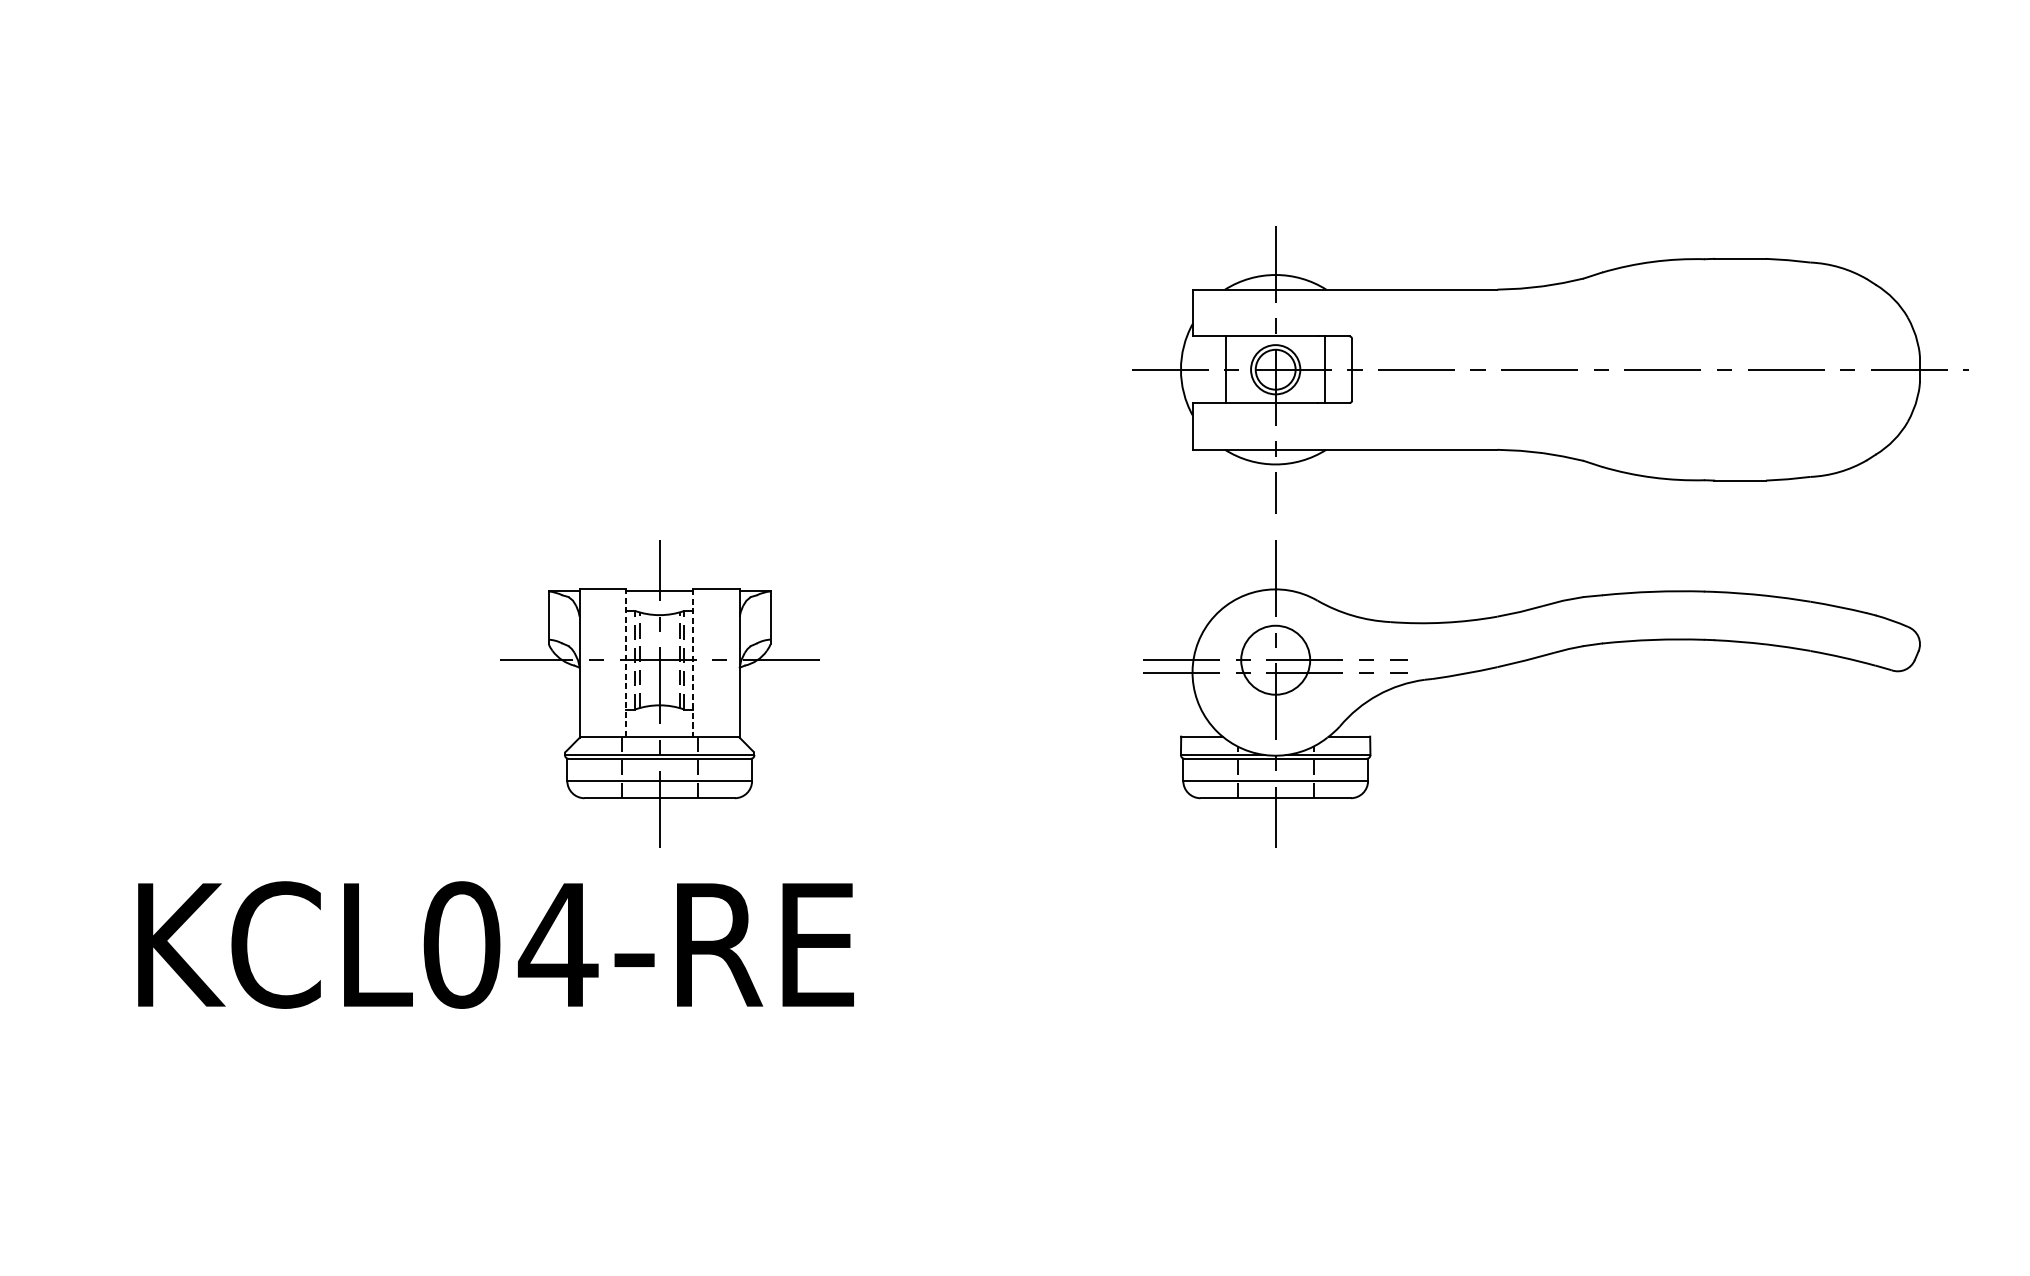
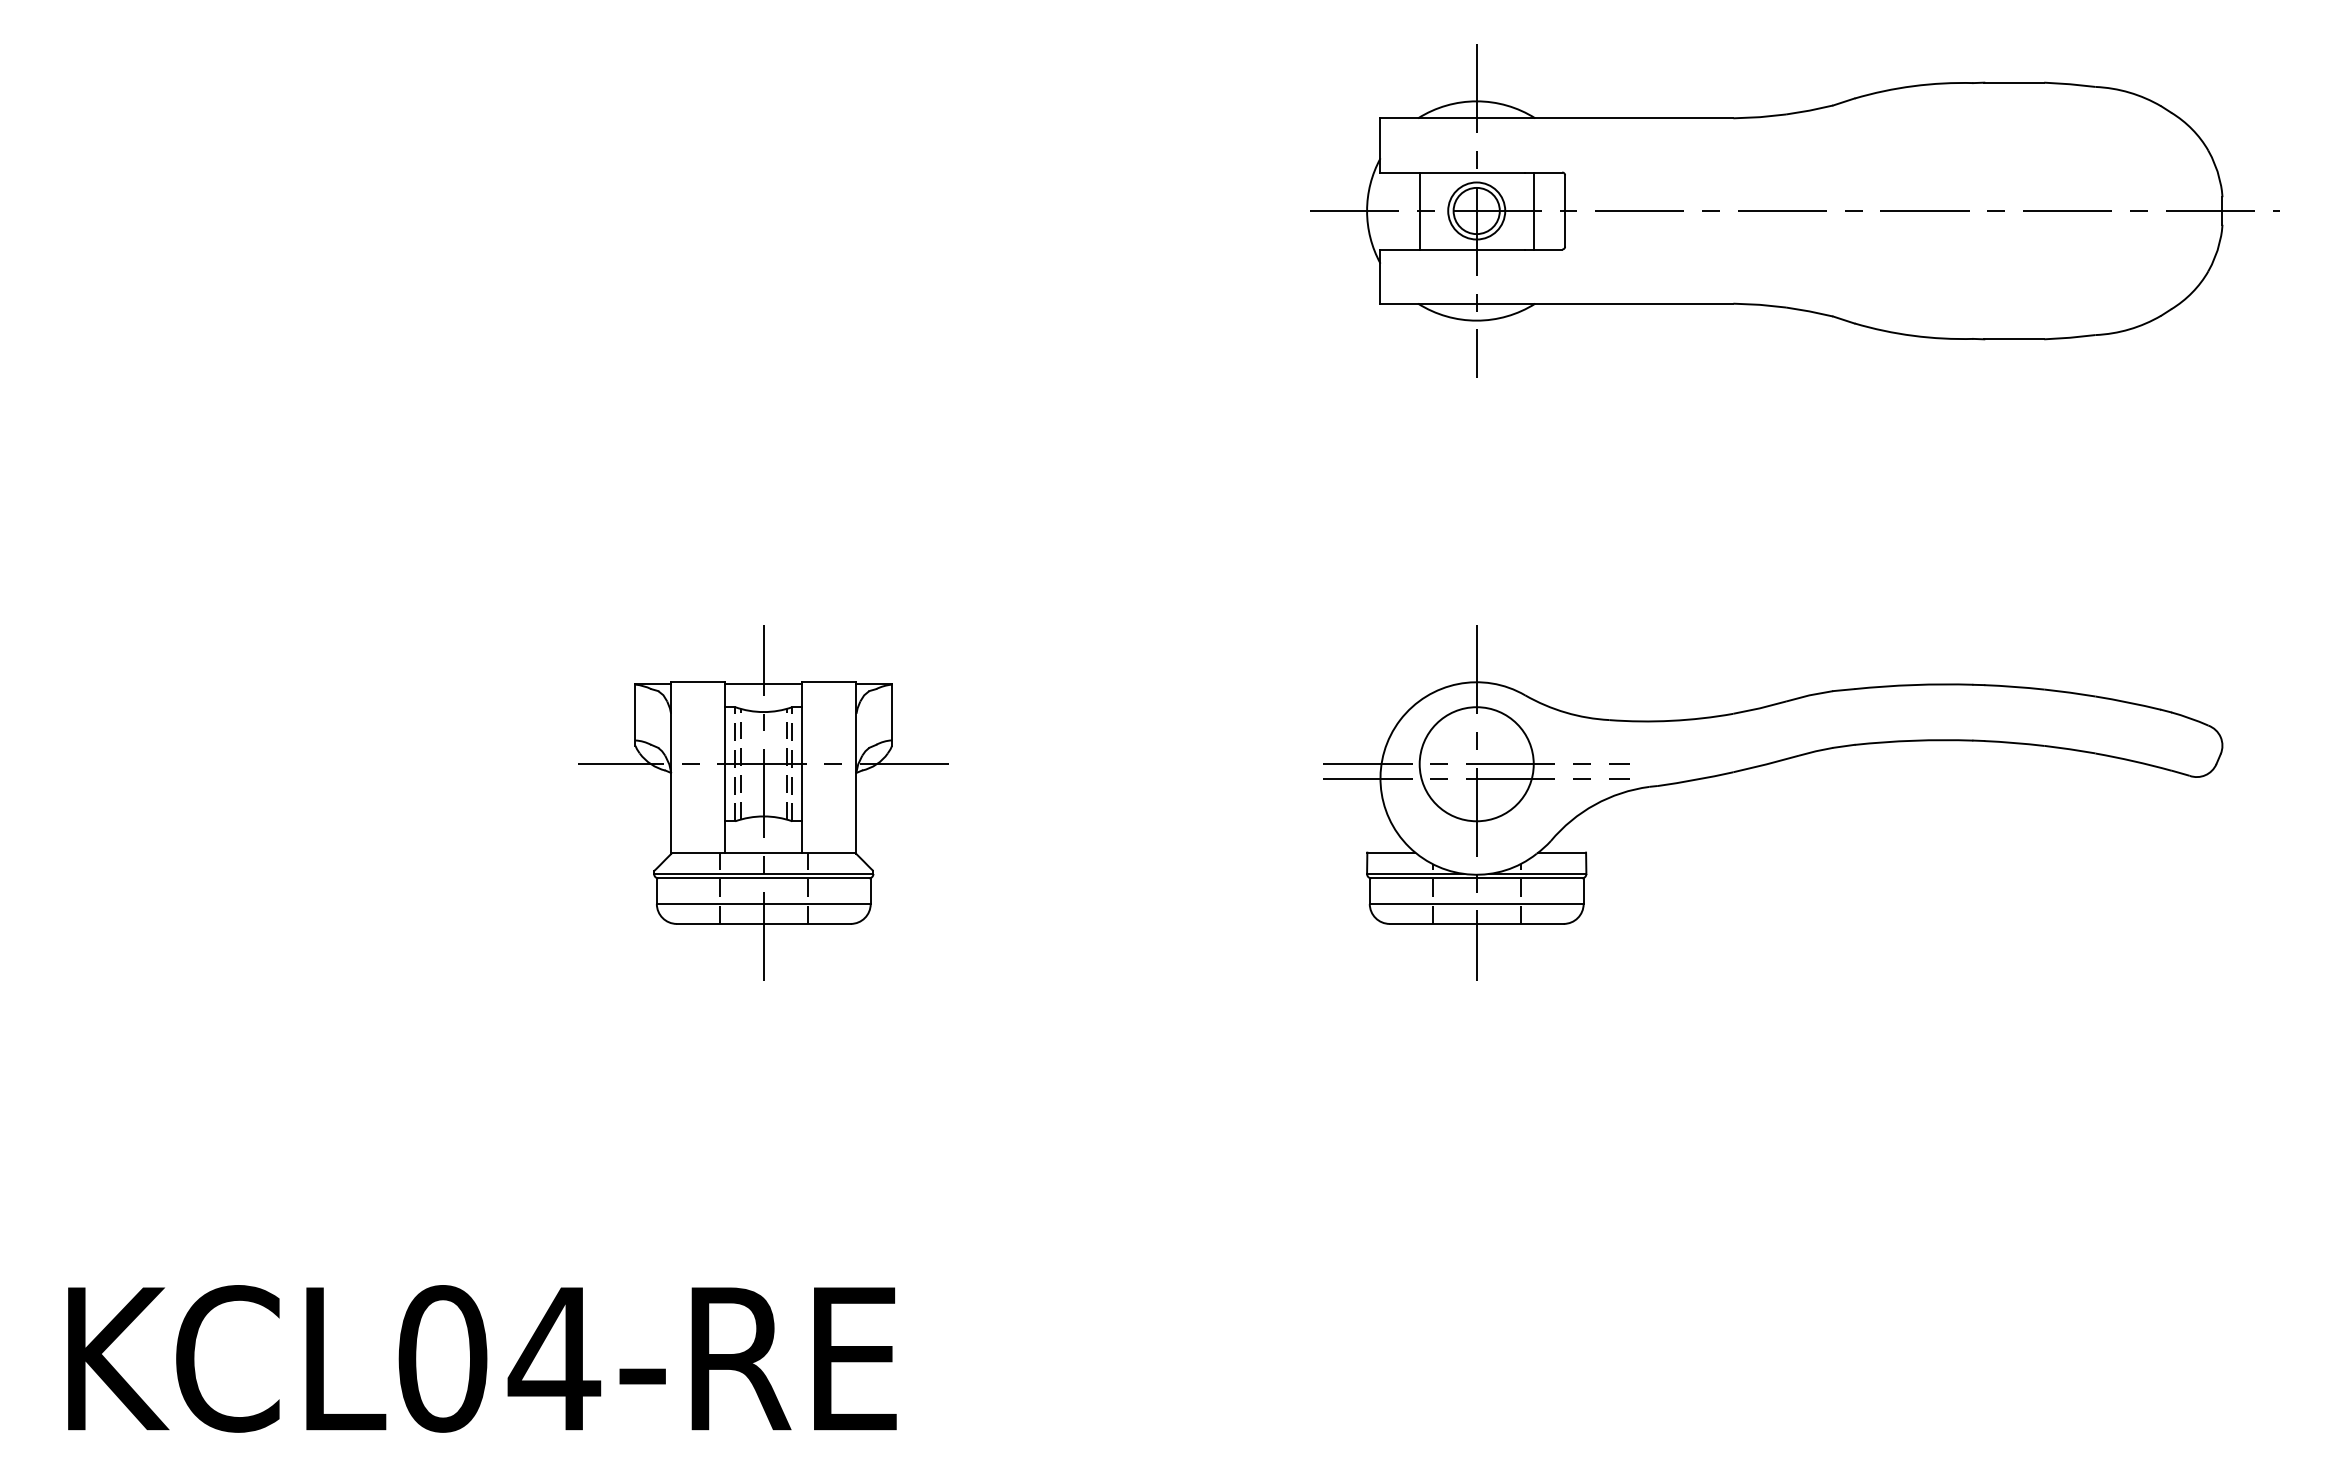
part: (1550, 369) -> (1794, 210), moved
circle: (1275, 660) -> (1476, 764), size x1.43
line: (626, 662) -> (725, 766), dashed -> solid
line: (693, 663) -> (802, 767), dashed -> solid
text: (496, 944) -> (482, 1358), moved

